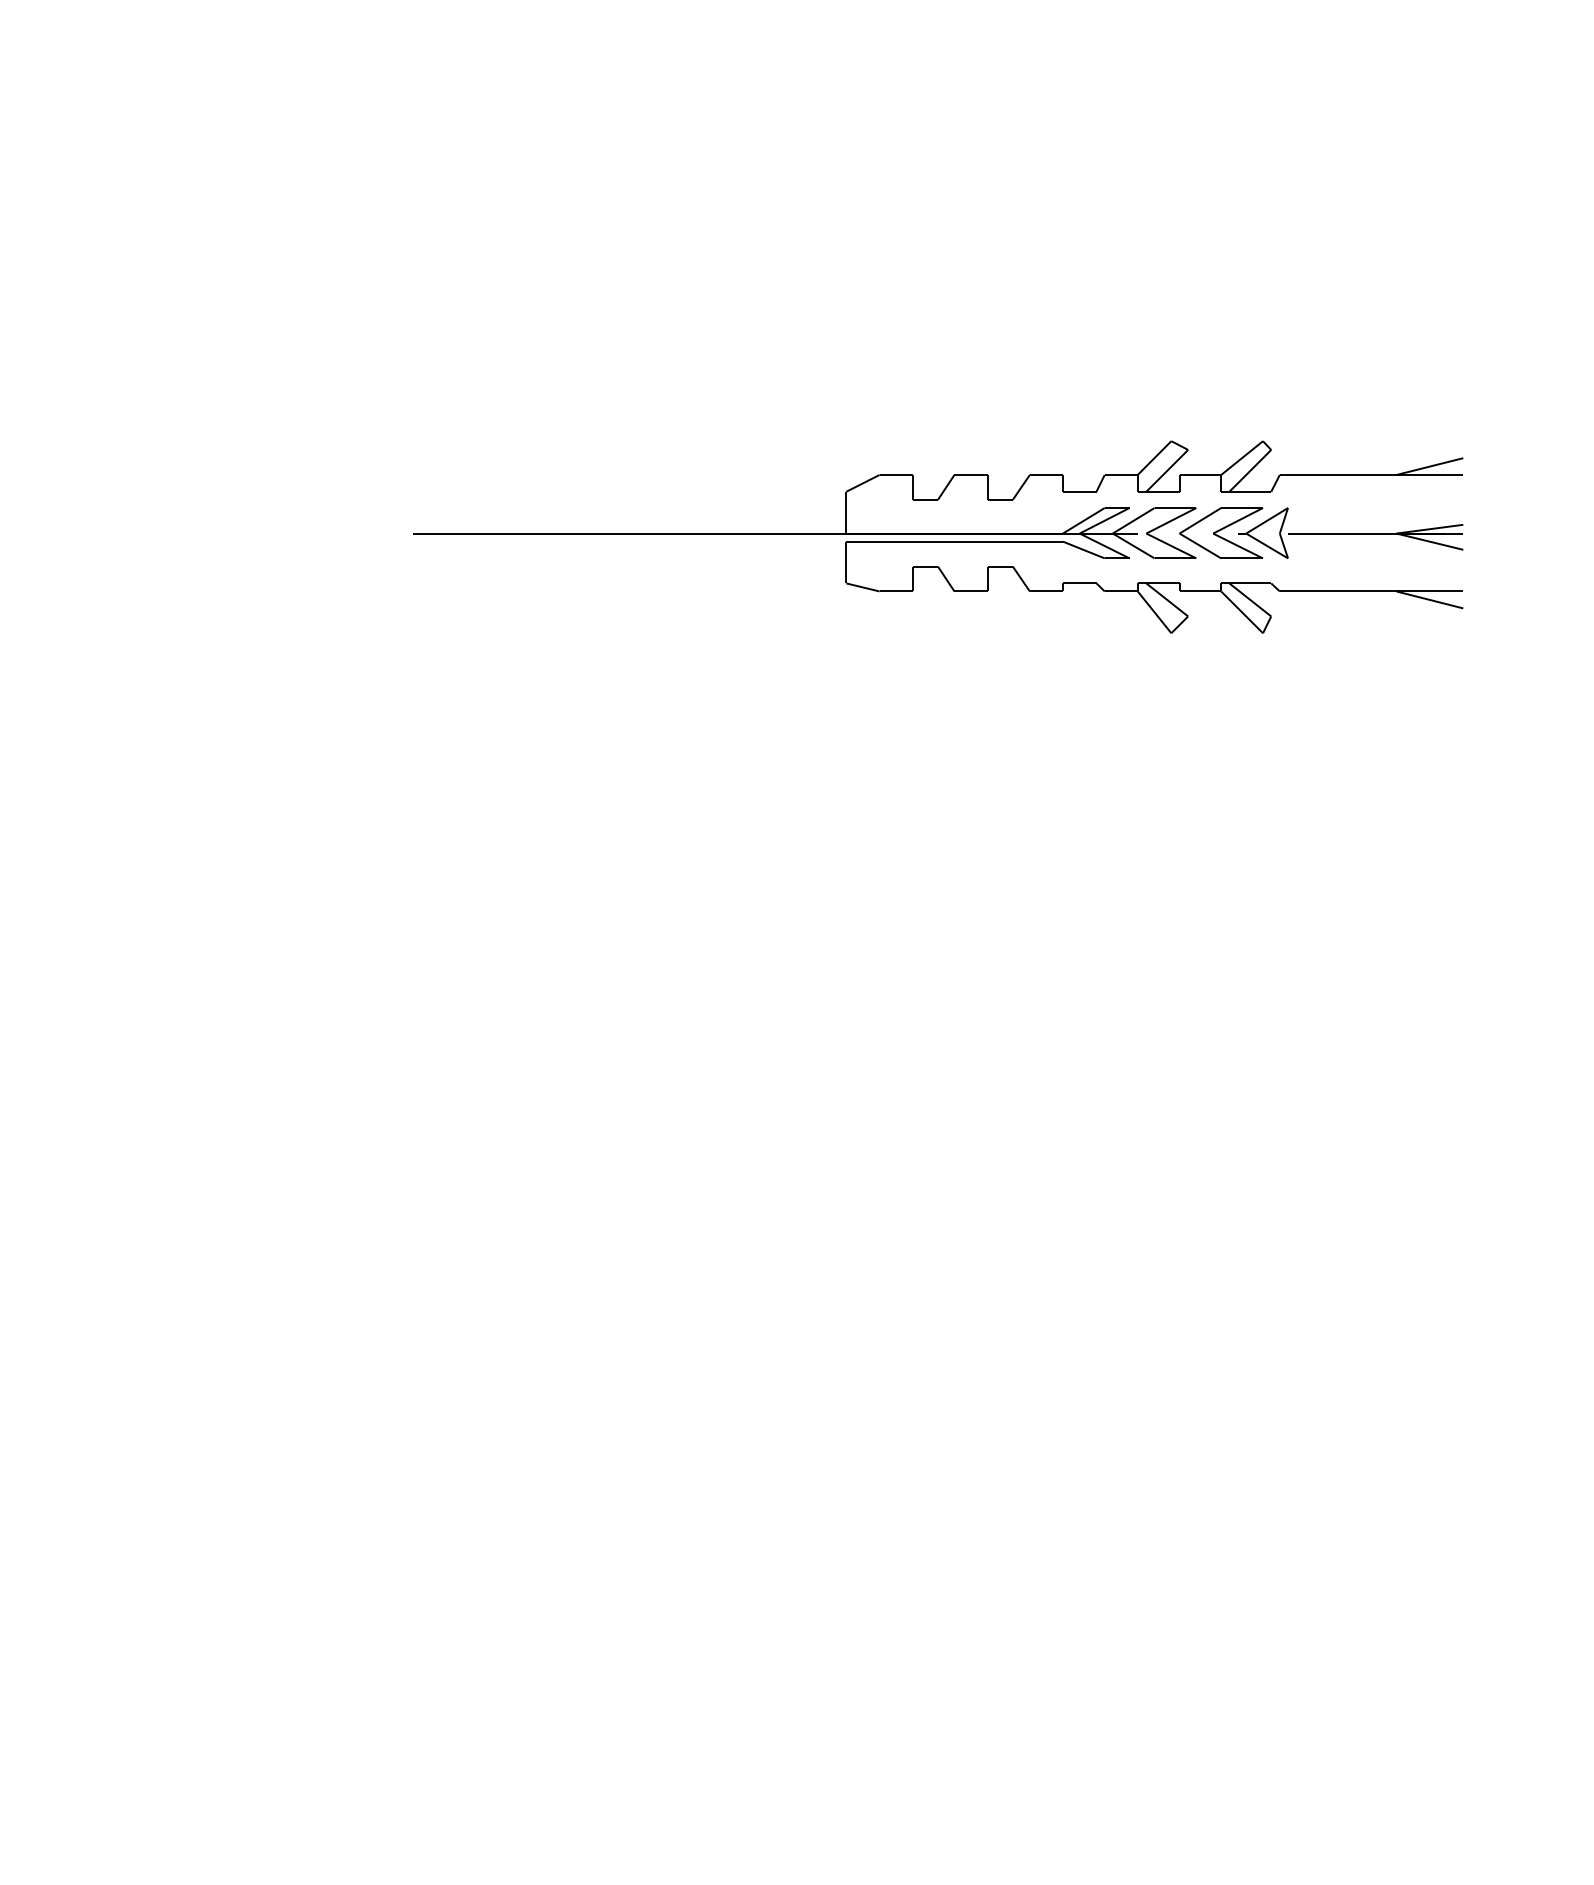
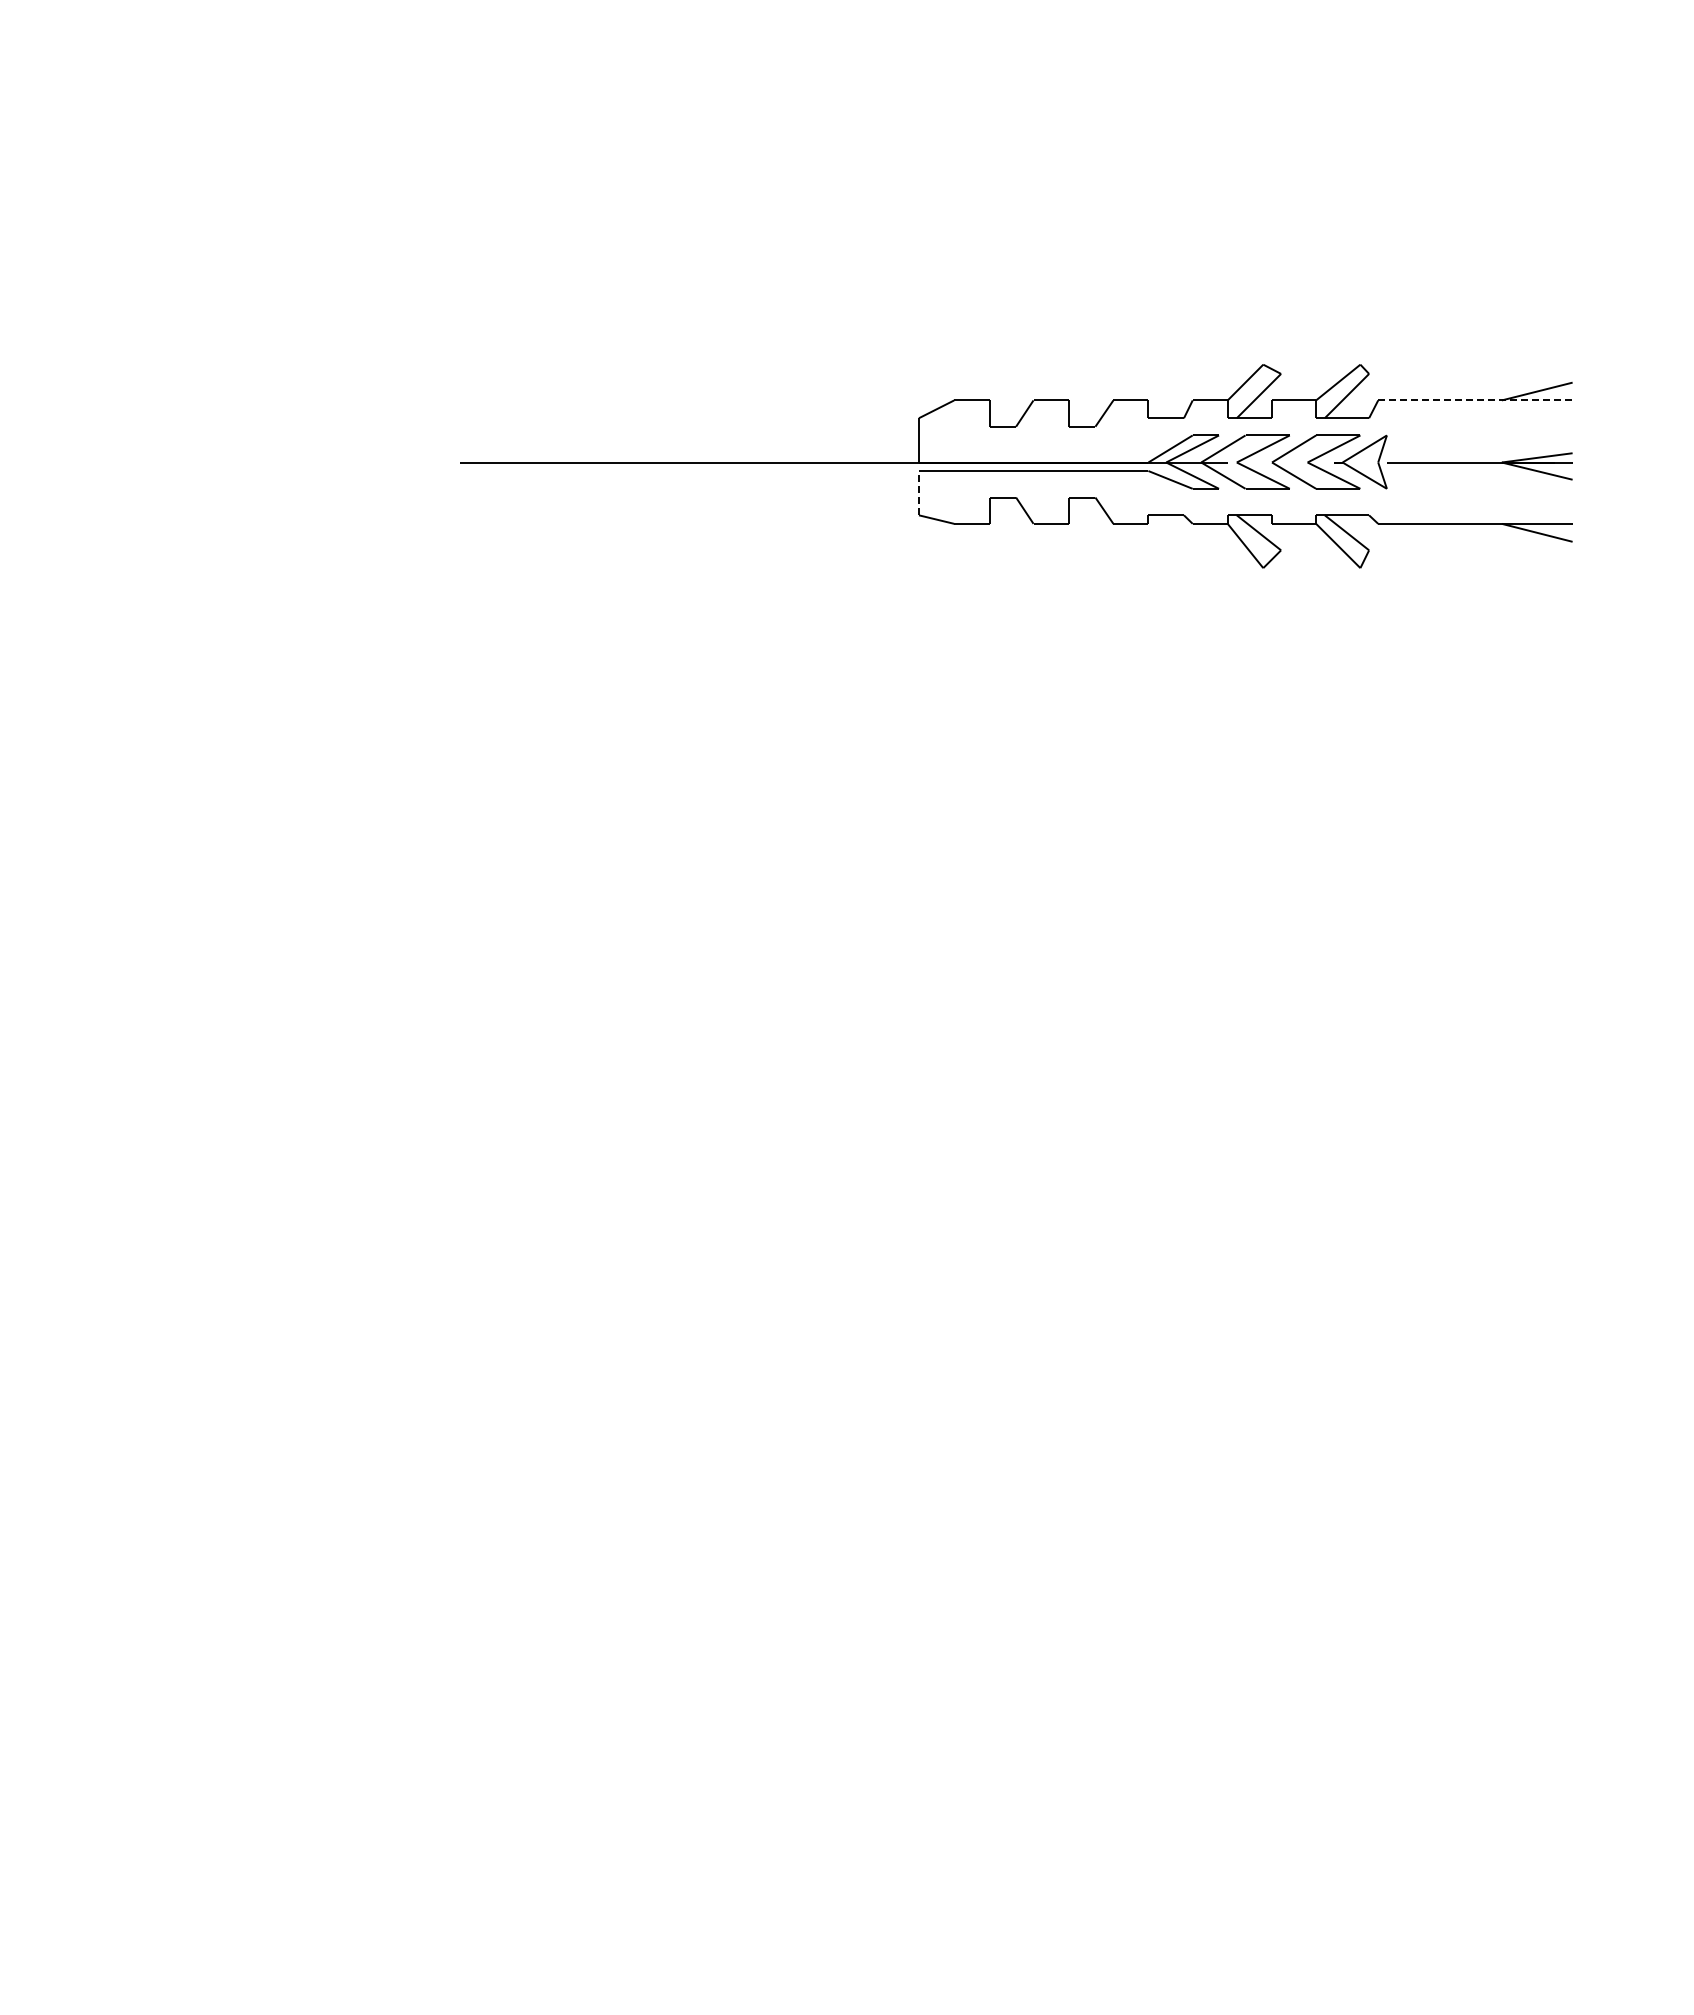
line: (1371, 475) -> (1475, 400), solid -> dashed
line: (846, 561) -> (919, 492), solid -> dashed

